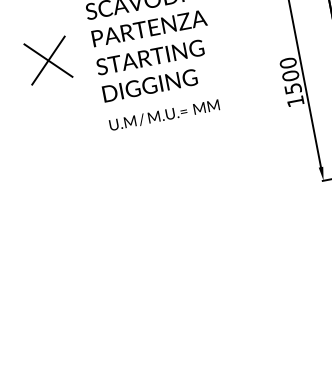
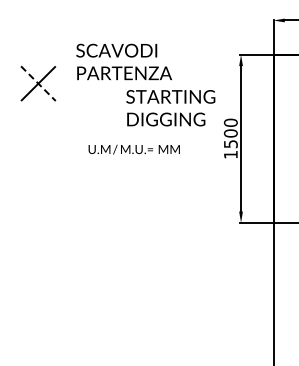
line: (48, 60) -> (38, 83), solid -> dashed
text: (152, 71) -> (170, 108), moved
text: (163, 115) -> (133, 149), moved

